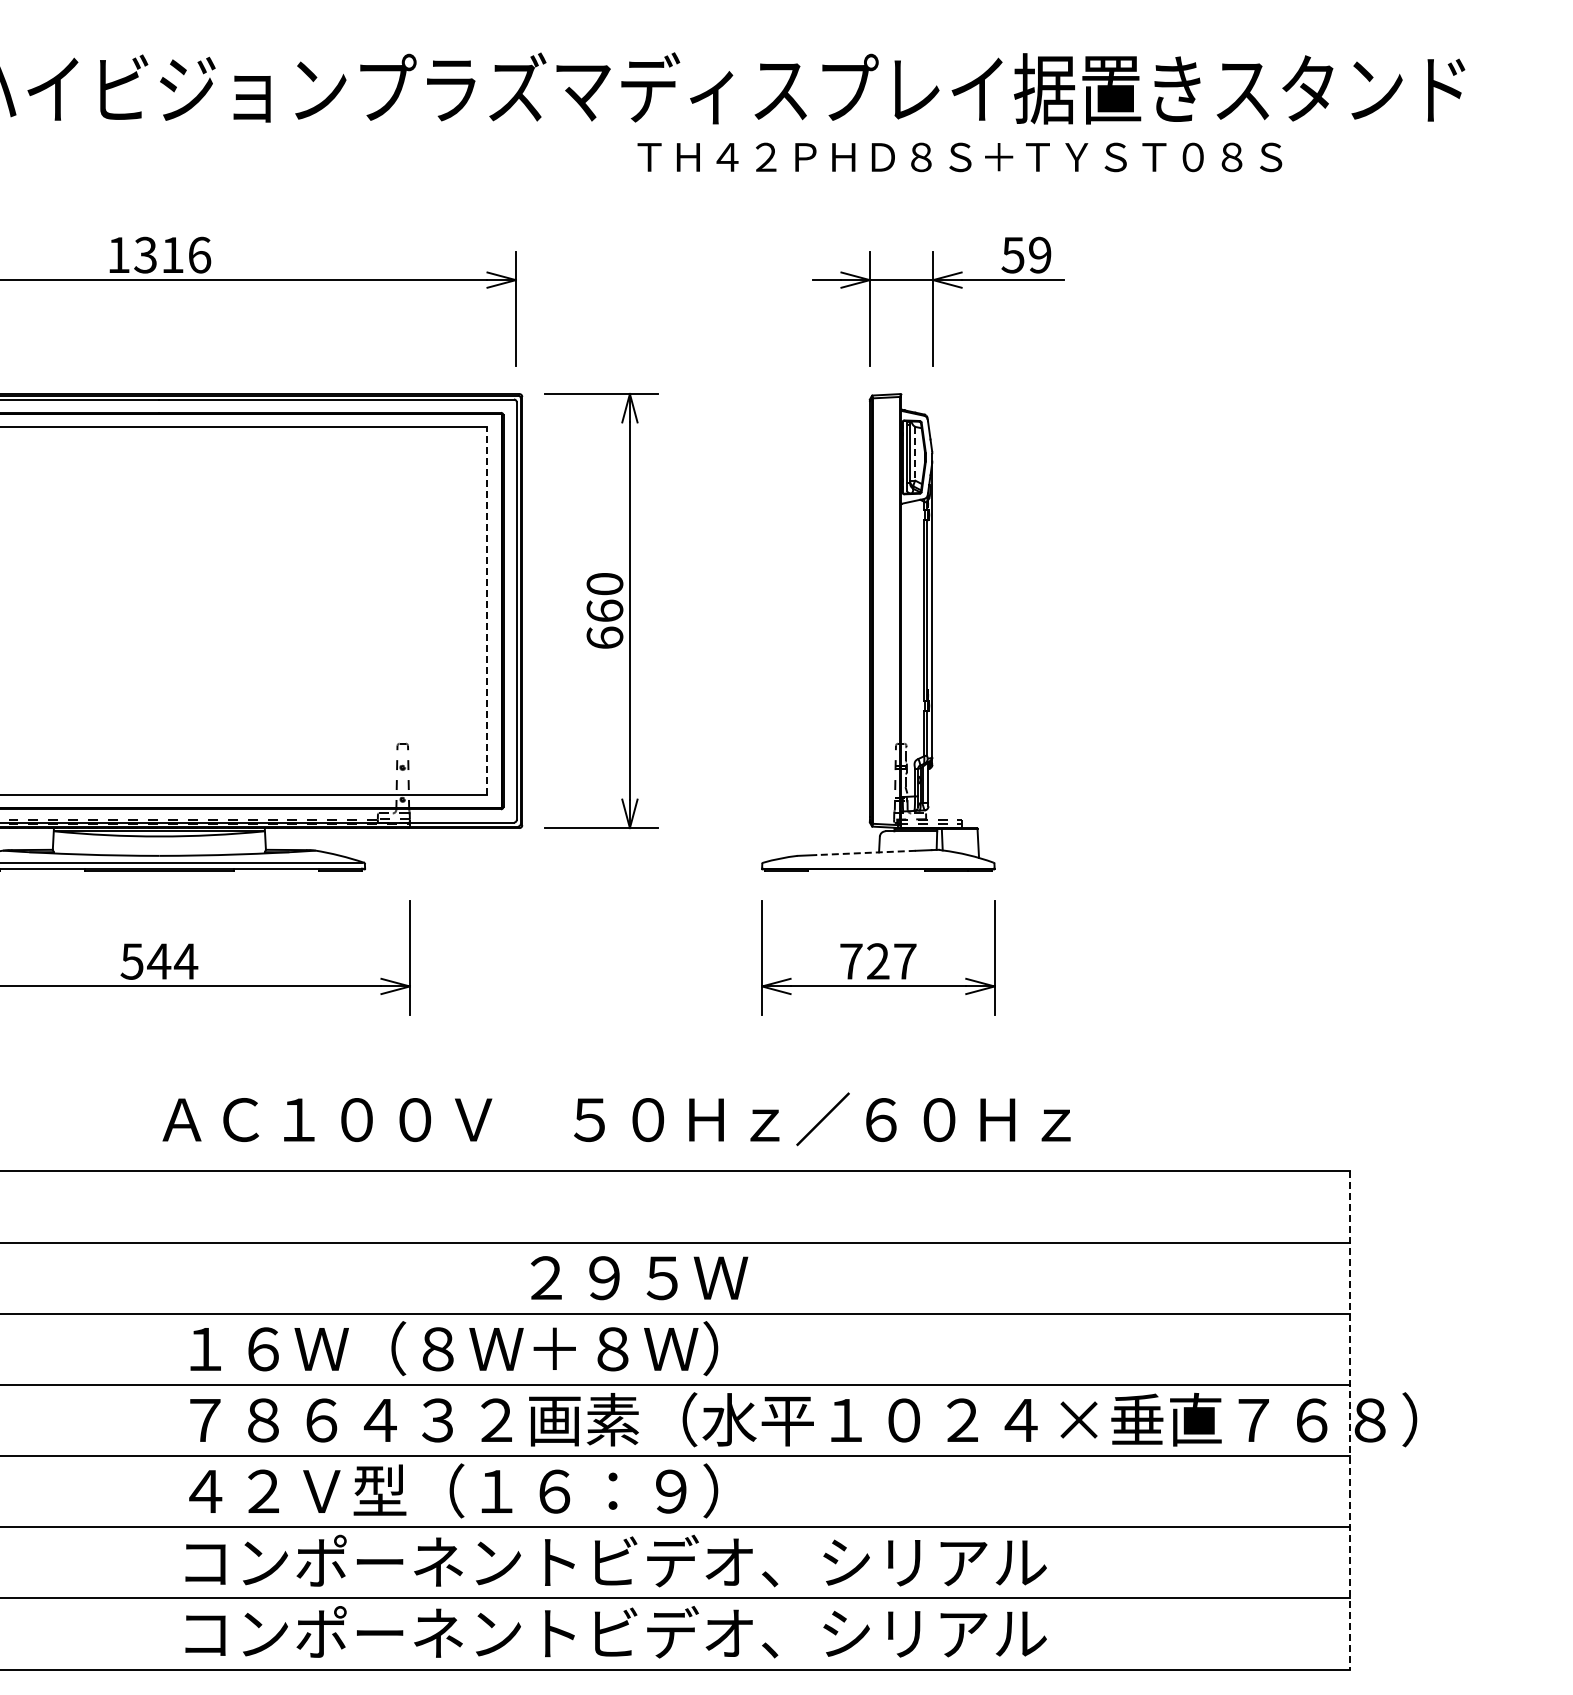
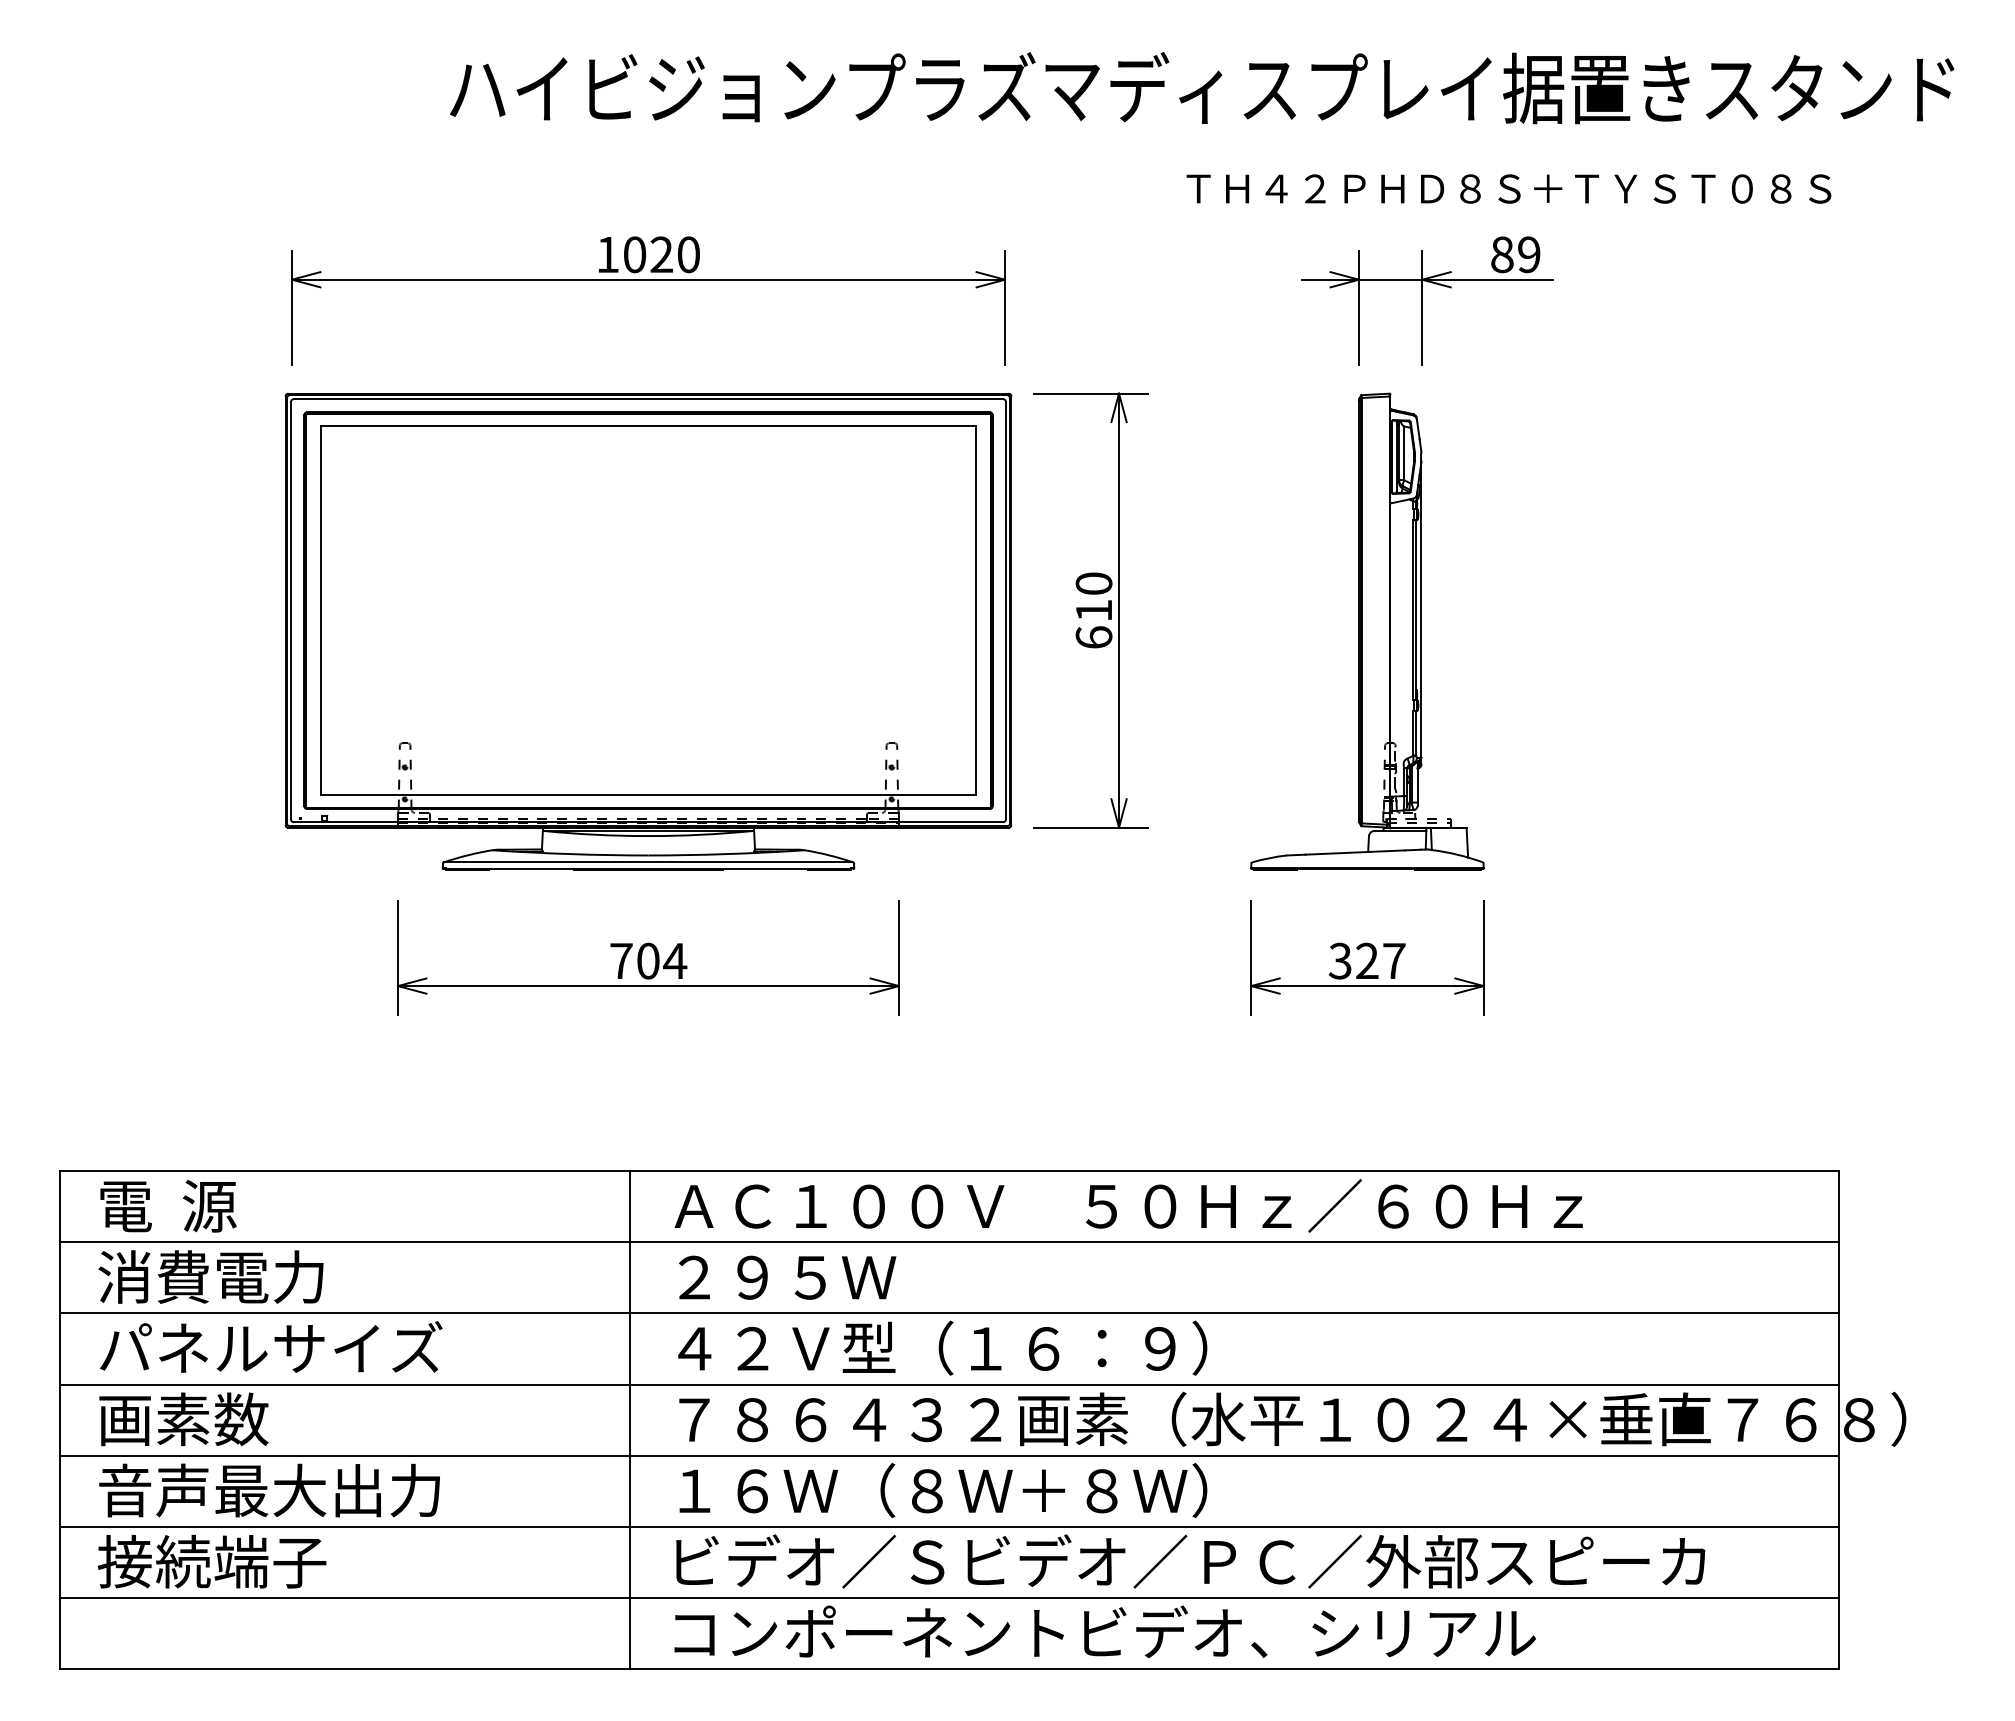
text: (959, 156) -> (1508, 188), moved
text: (172, 254) -> (661, 254), 1316 -> 1020
text: (1012, 254) -> (1501, 254), 59 -> 89
line: (915, 453) -> (1404, 453), dashed -> solid
line: (486, 610) -> (975, 610), dashed -> solid
text: (604, 610) -> (1093, 610), 660 -> 610
line: (866, 852) -> (1355, 852), dashed -> solid
text: (145, 960) -> (634, 960), 544 -> 704
text: (850, 960) -> (1339, 960), 727 -> 327
text: (616, 1118) -> (1128, 1205), moved
text: (639, 1277) -> (787, 1277), moved
text: (443, 1347) -> (932, 1347), １６Ｗ（８Ｗ＋８Ｗ） -> ４２Ｖ型（１６：９）
line: (140, 1420) -> (629, 1420), added
line: (1350, 1420) -> (1839, 1420), dashed -> solid
text: (443, 1490) -> (932, 1490), ４２Ｖ型（１６：９） -> １６Ｗ（８Ｗ＋８Ｗ）
text: (700, 1561) -> (1189, 1561), コンポーネントビデオ、シリアル -> ビデオ／Ｓビデオ／ＰＣ／外部スピーカ

